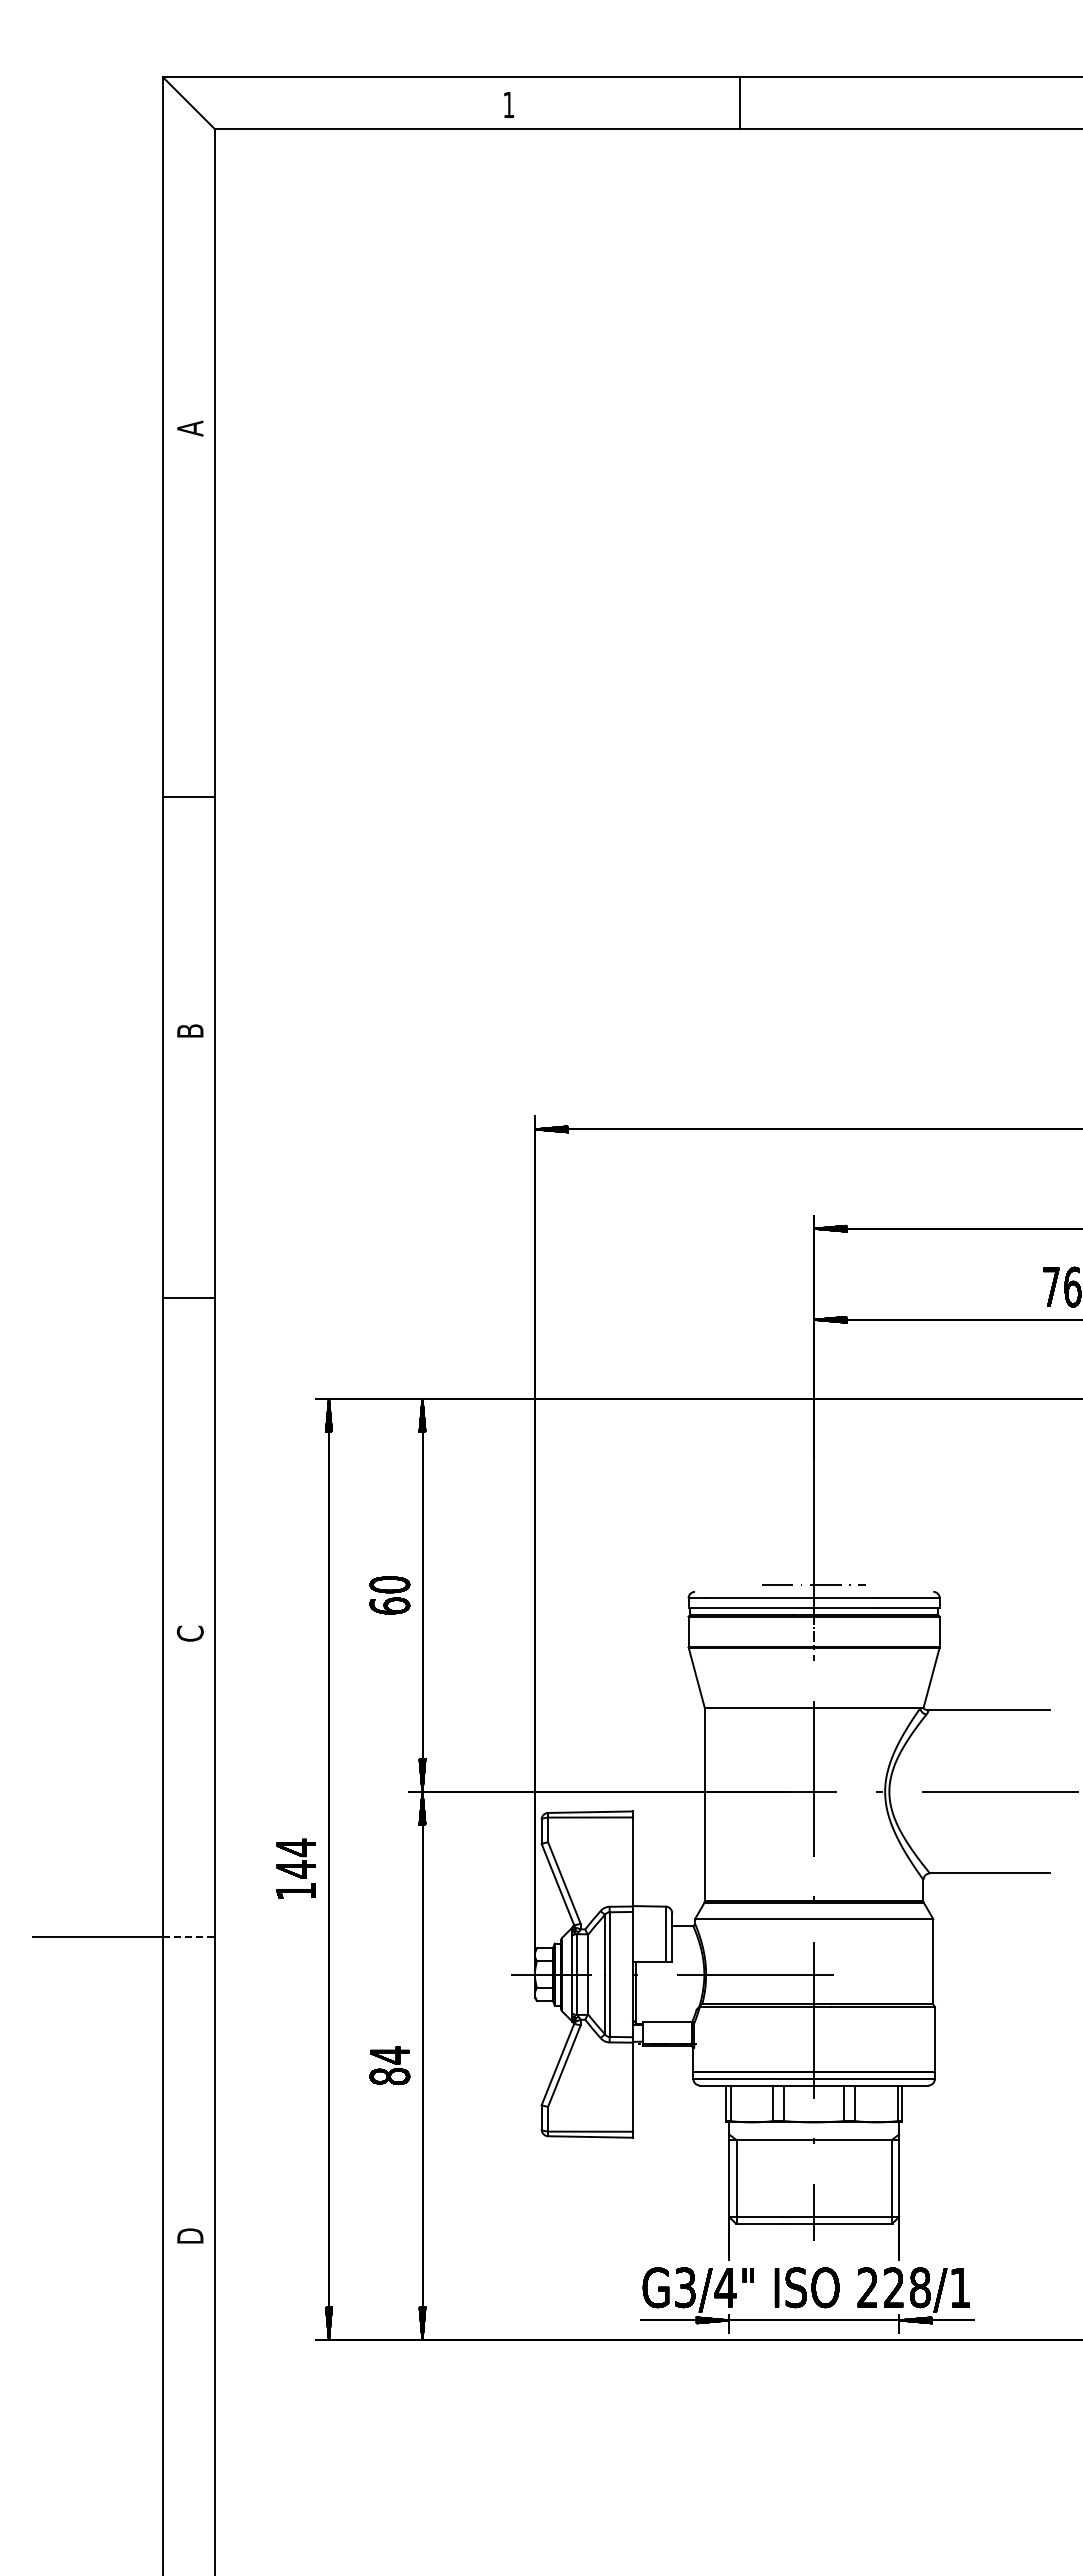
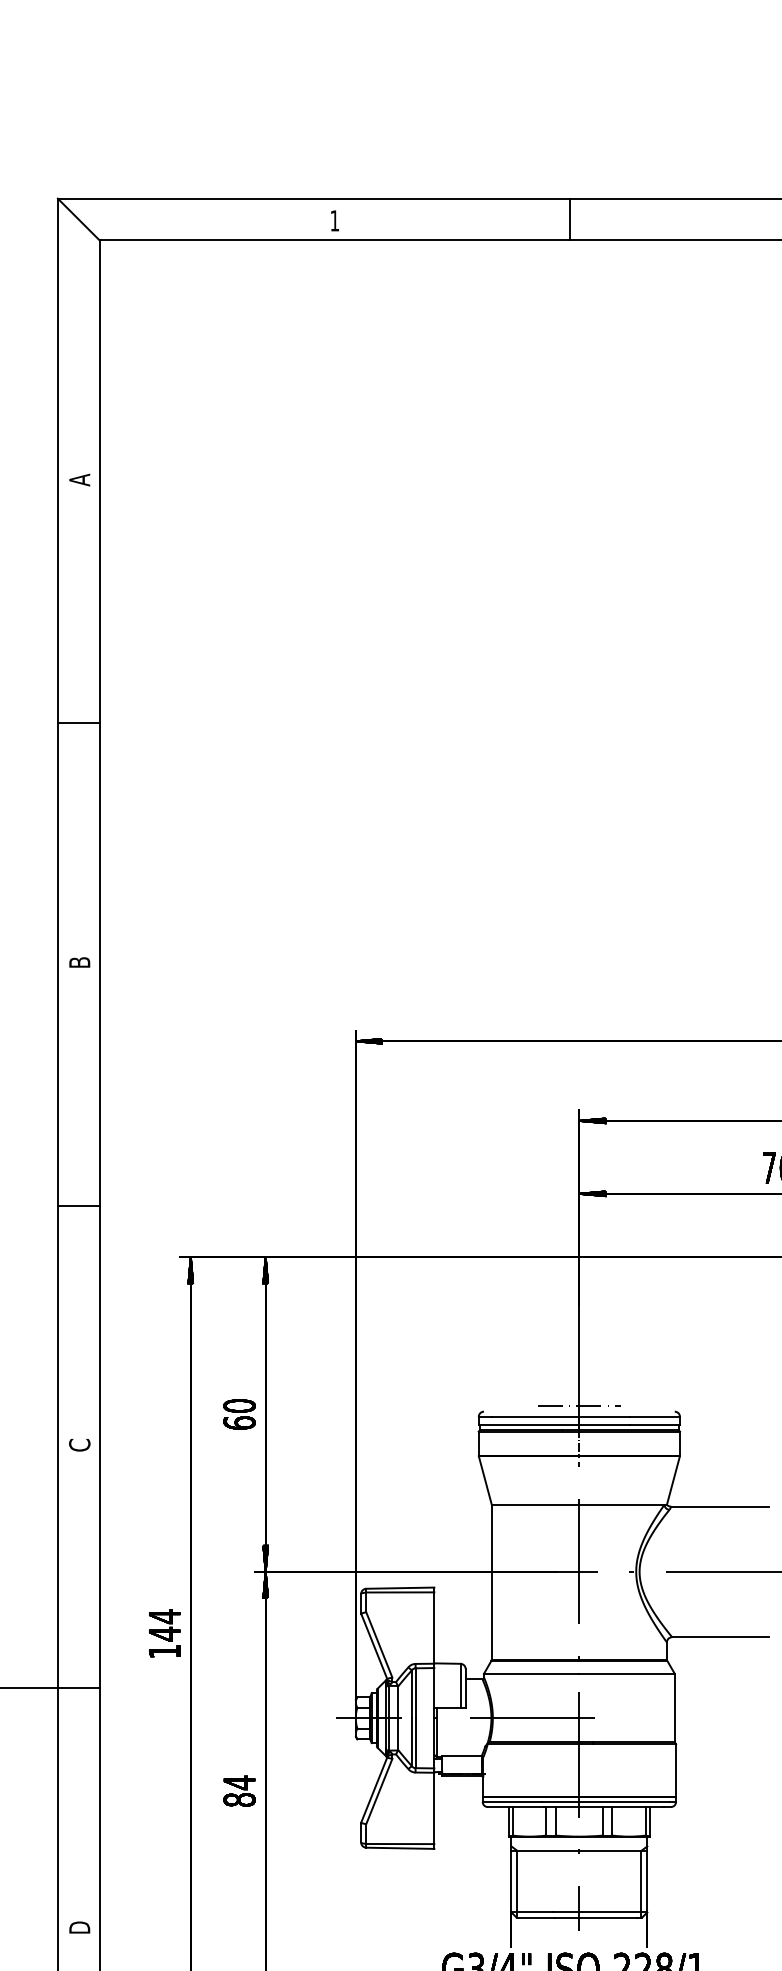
line: (739, 103) -> (570, 219), moved
line: (189, 797) -> (79, 723), moved
line: (189, 1297) -> (79, 1205), moved
line: (189, 1937) -> (79, 1688), dashed -> solid

